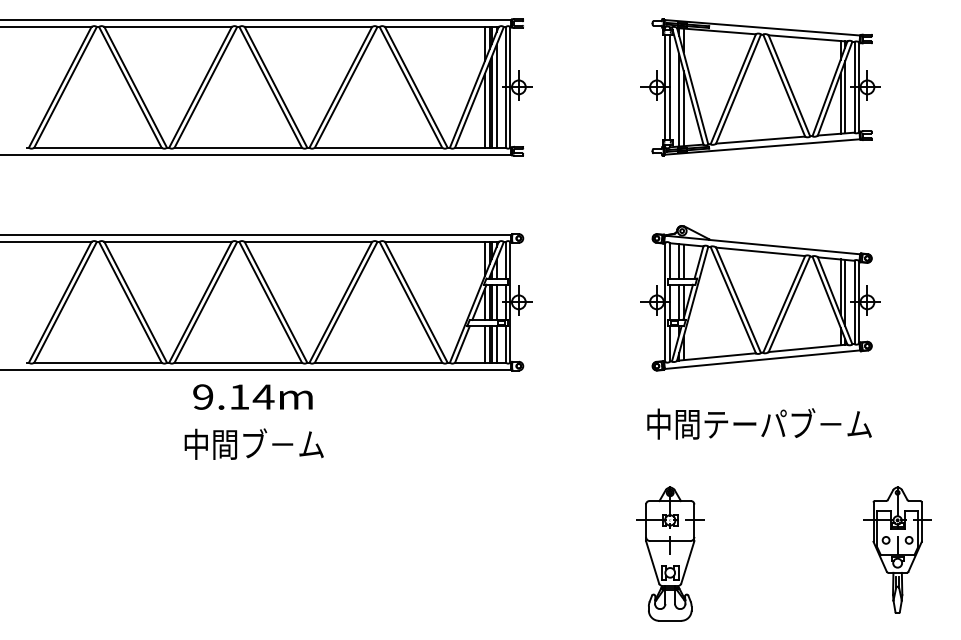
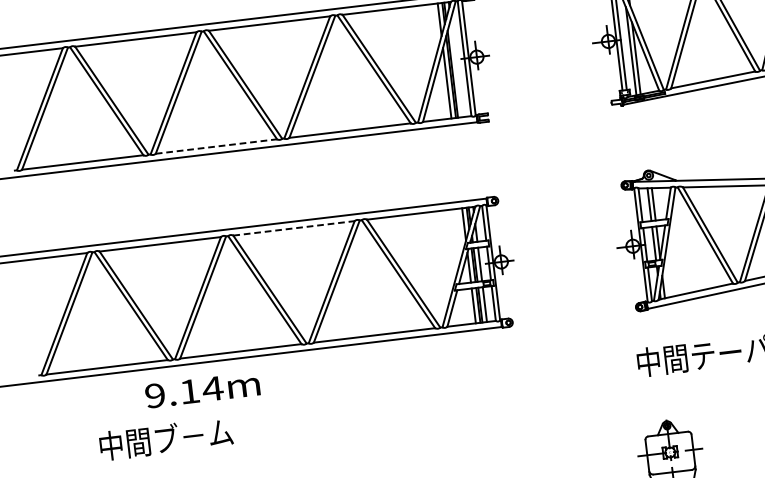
line: (496, 95) -> (456, 67), removed
line: (238, 147) -> (216, 146), solid -> dashed
line: (308, 241) -> (293, 227), solid -> dashed
text: (252, 396) -> (202, 389), moved
text: (253, 443) -> (165, 438), moved

